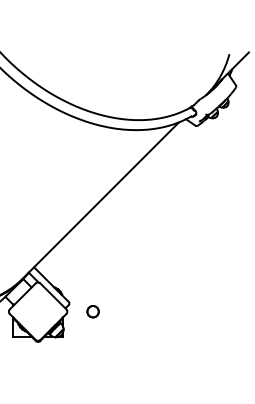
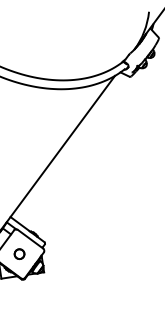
circle: (92, 311) -> (19, 254), moved

